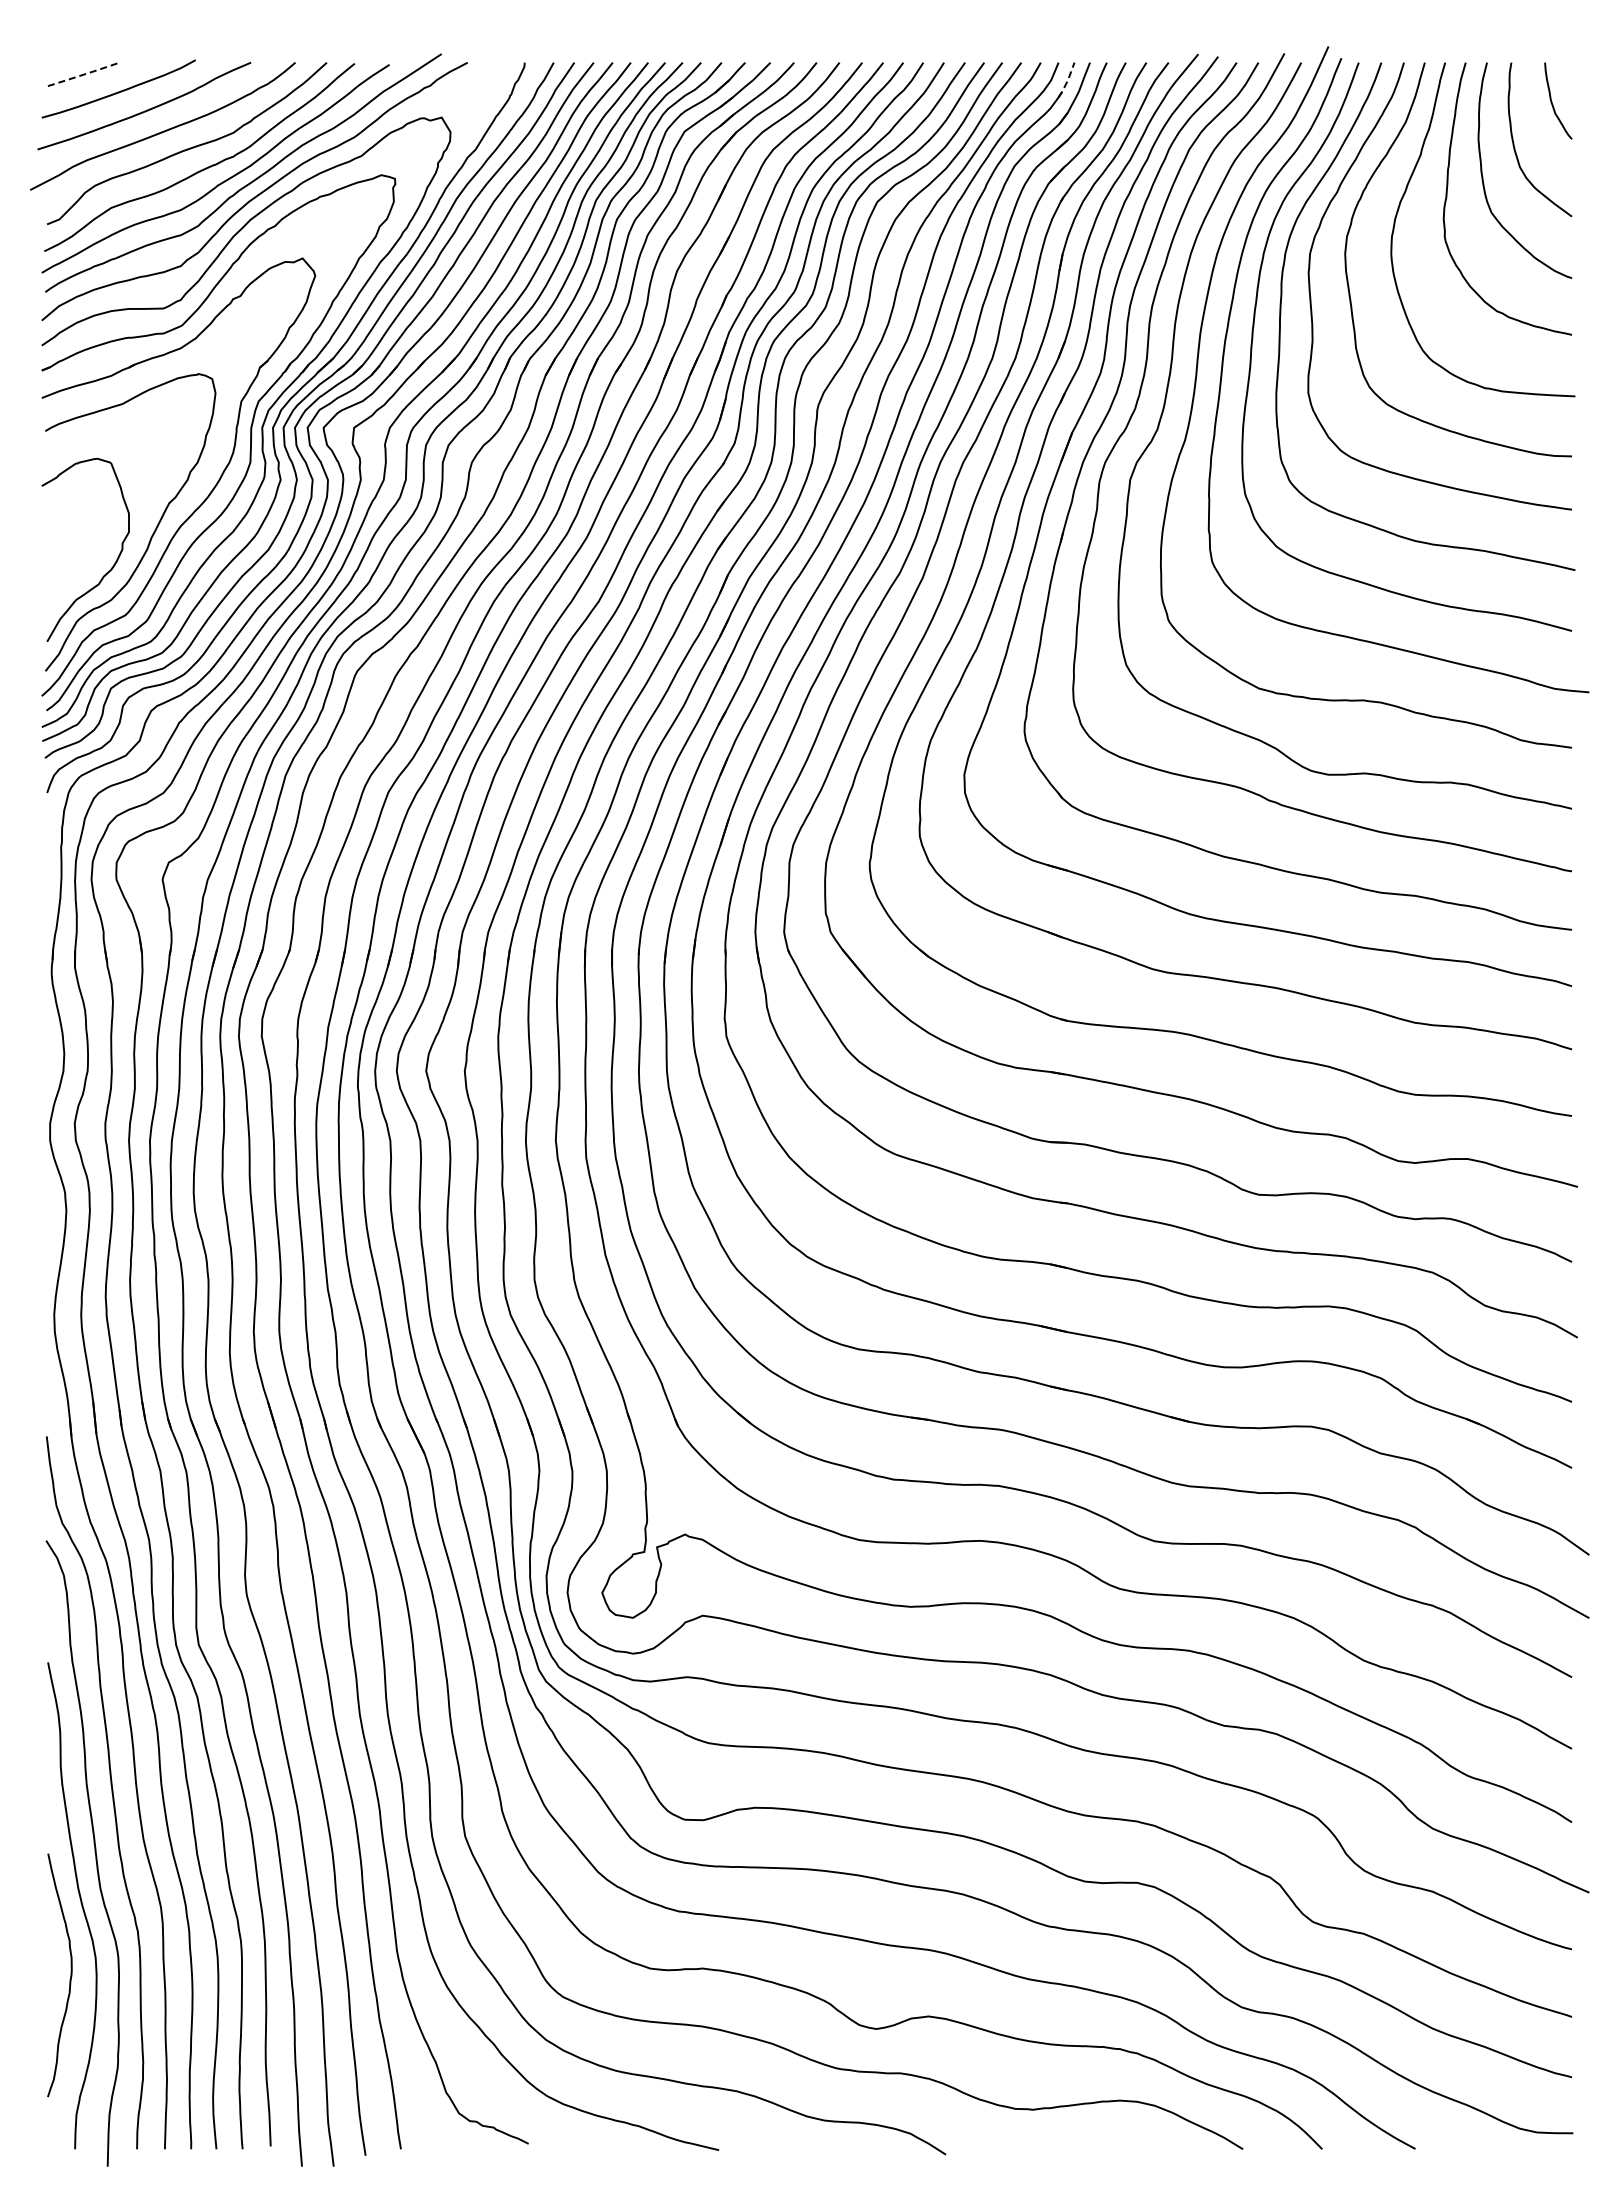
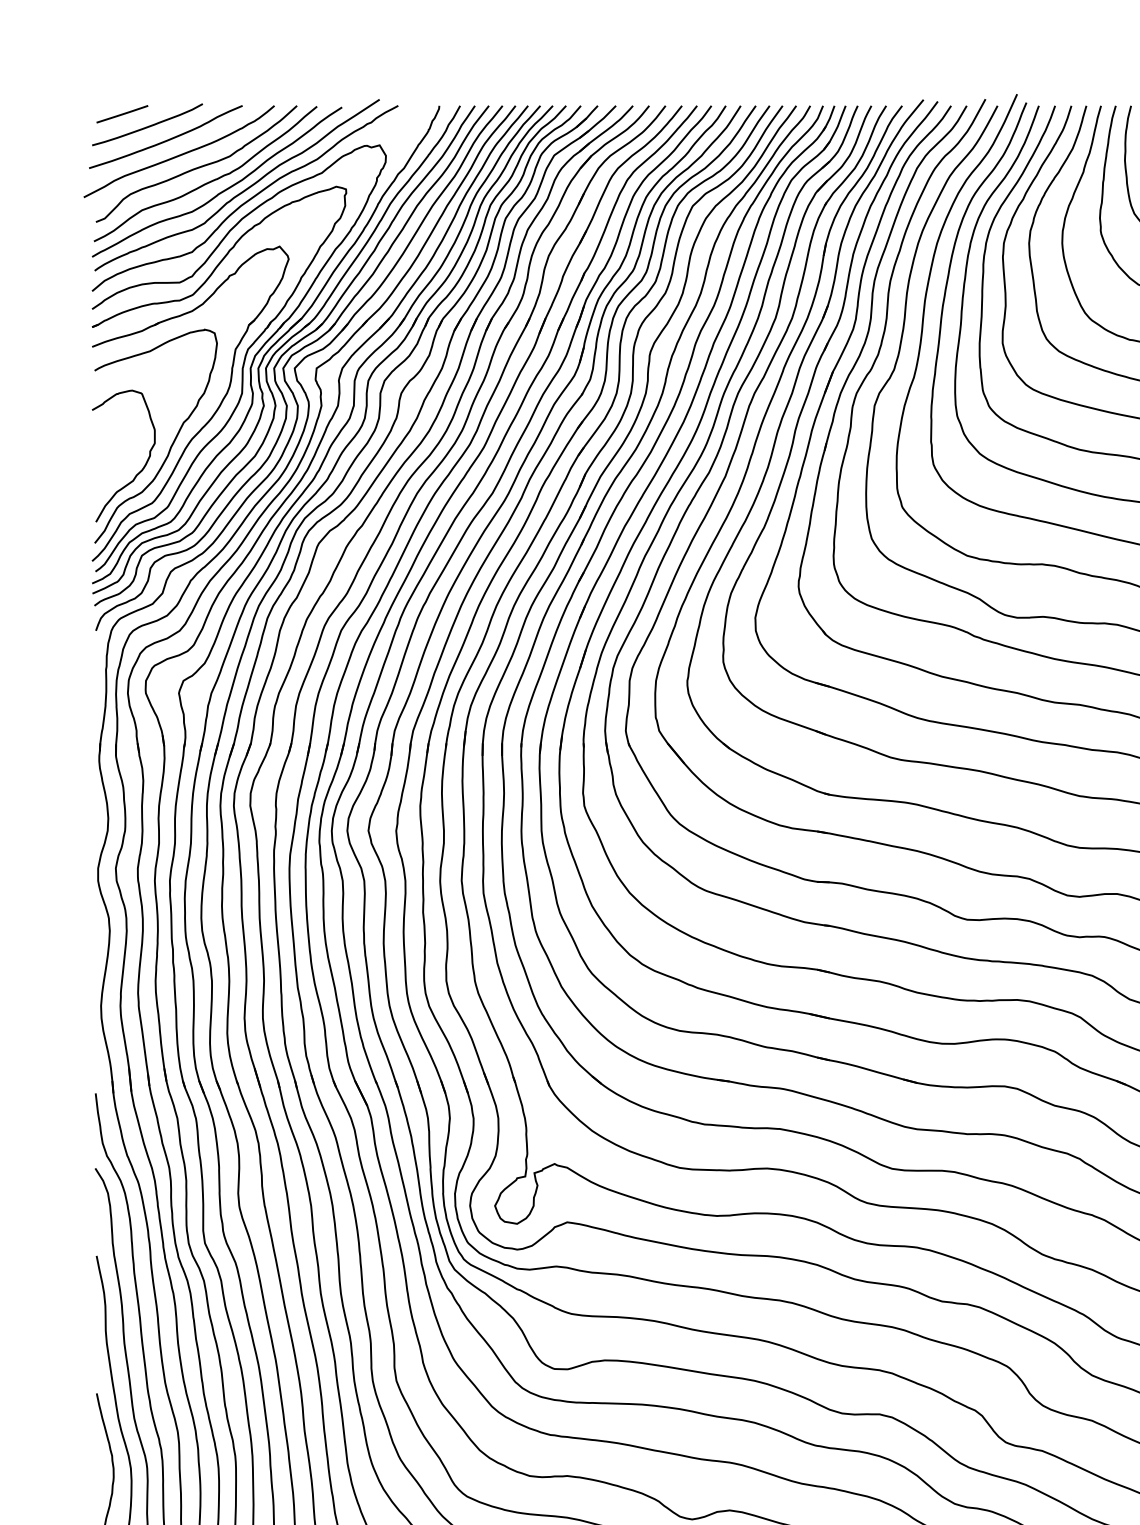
line: (83, 74) -> (122, 114), dashed -> solid
line: (1068, 80) -> (830, 118), dashed -> solid

